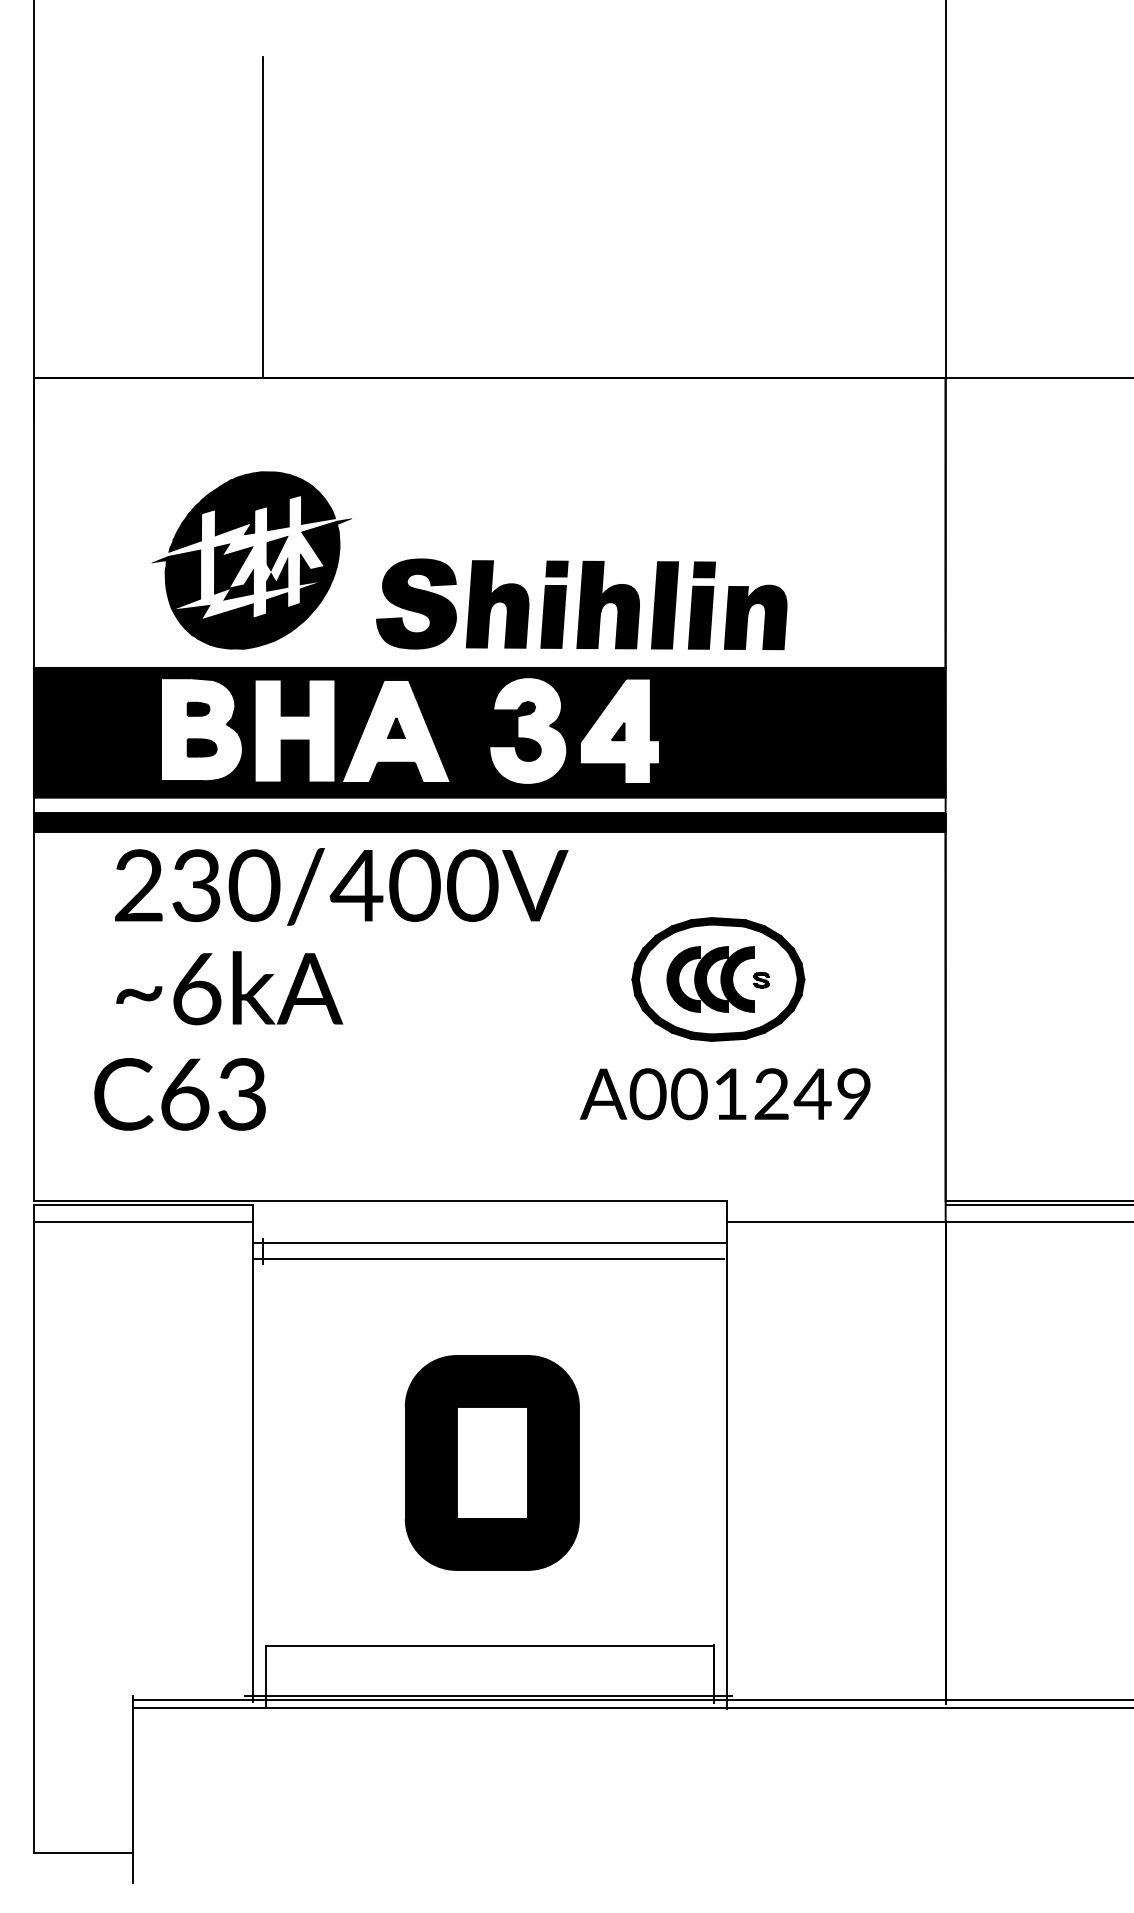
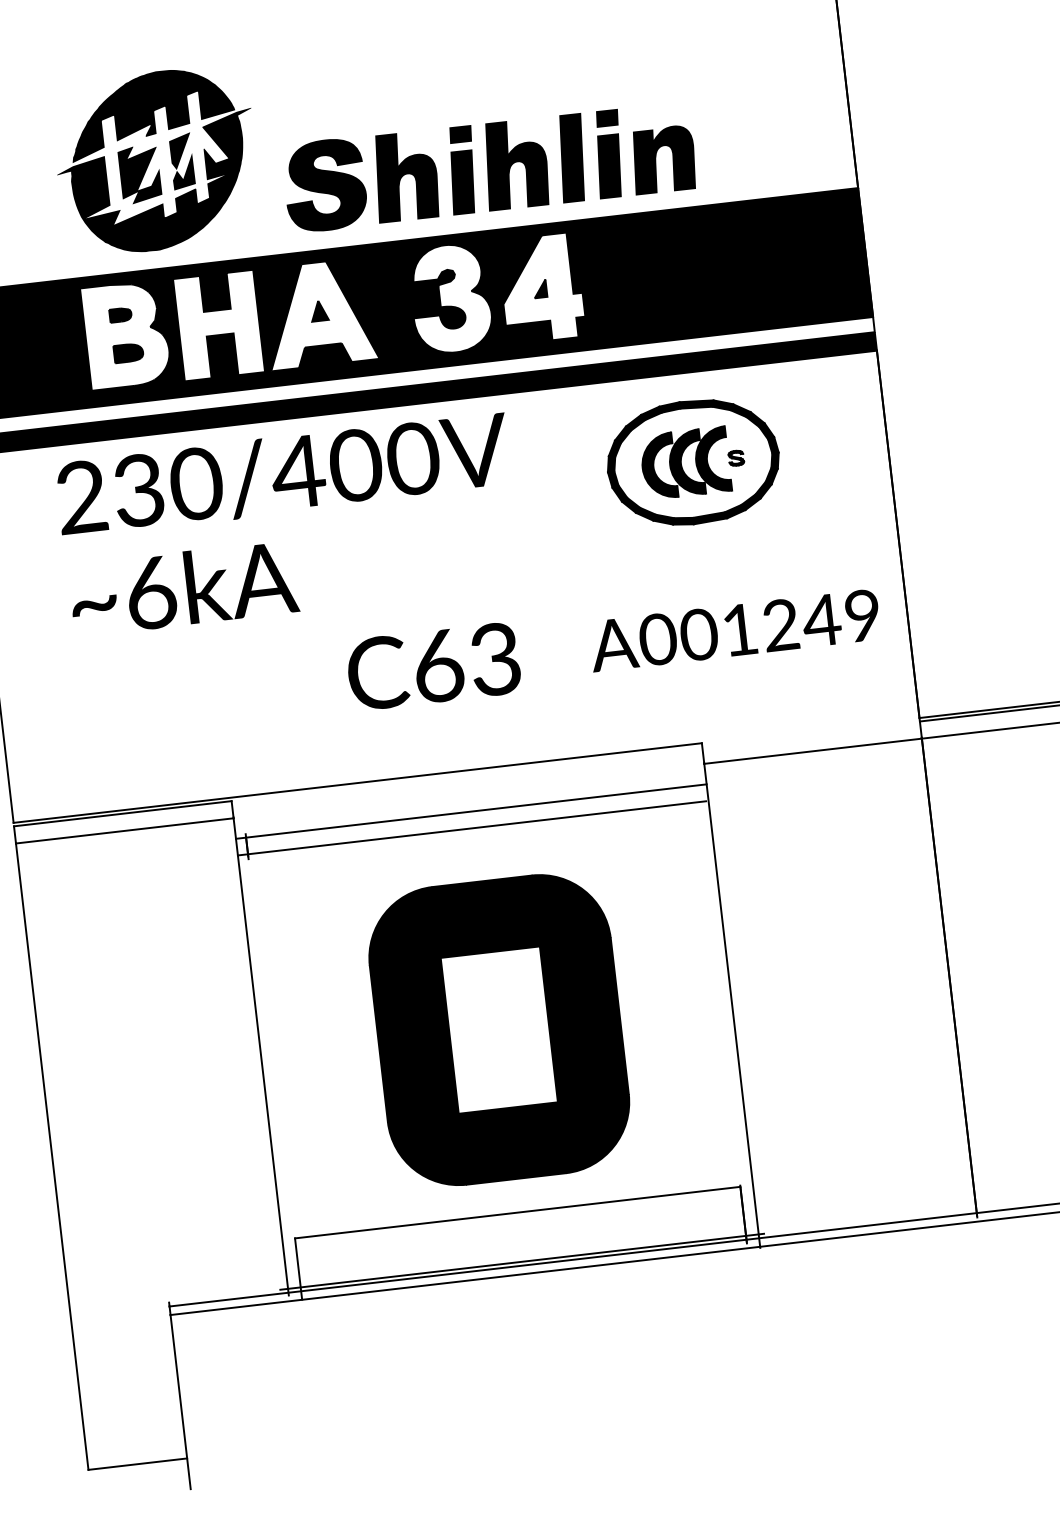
part: (718, 979) -> (693, 462), moved
text: (179, 1094) -> (433, 666), moved
text: (725, 1094) -> (735, 630), moved
part: (491, 1462) -> (498, 1029), size x1.4

